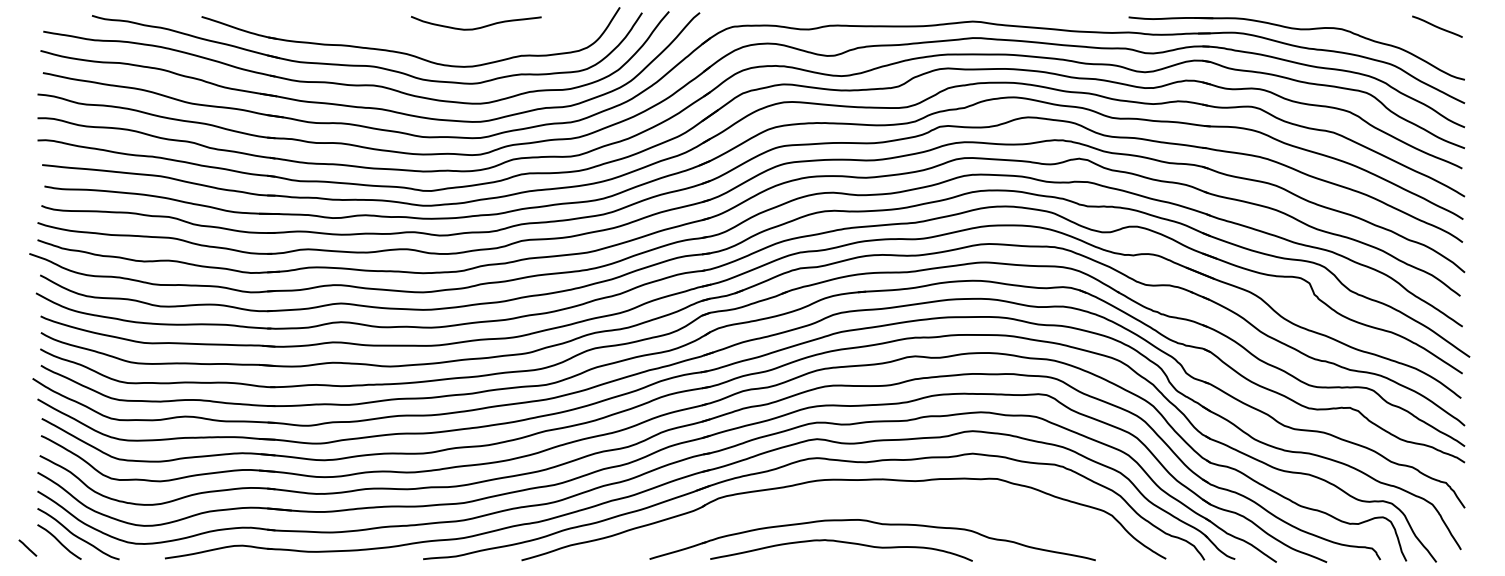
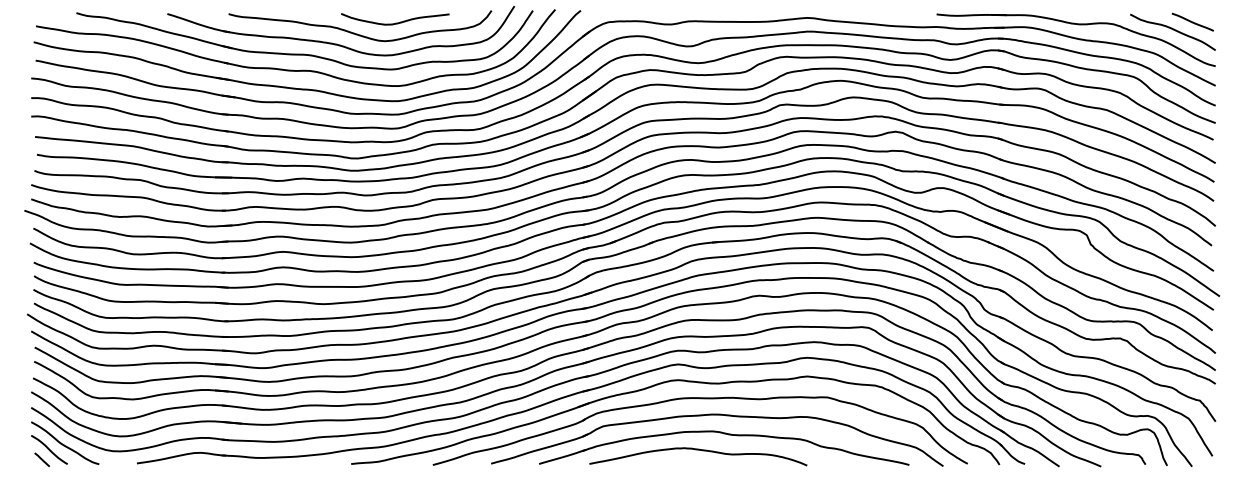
curve: (1414, 36) -> (1173, 30), added
curve: (430, 40) -> (357, 33), added
part: (864, 500) -> (717, 415), added
line: (27, 547) -> (41, 459), moved

